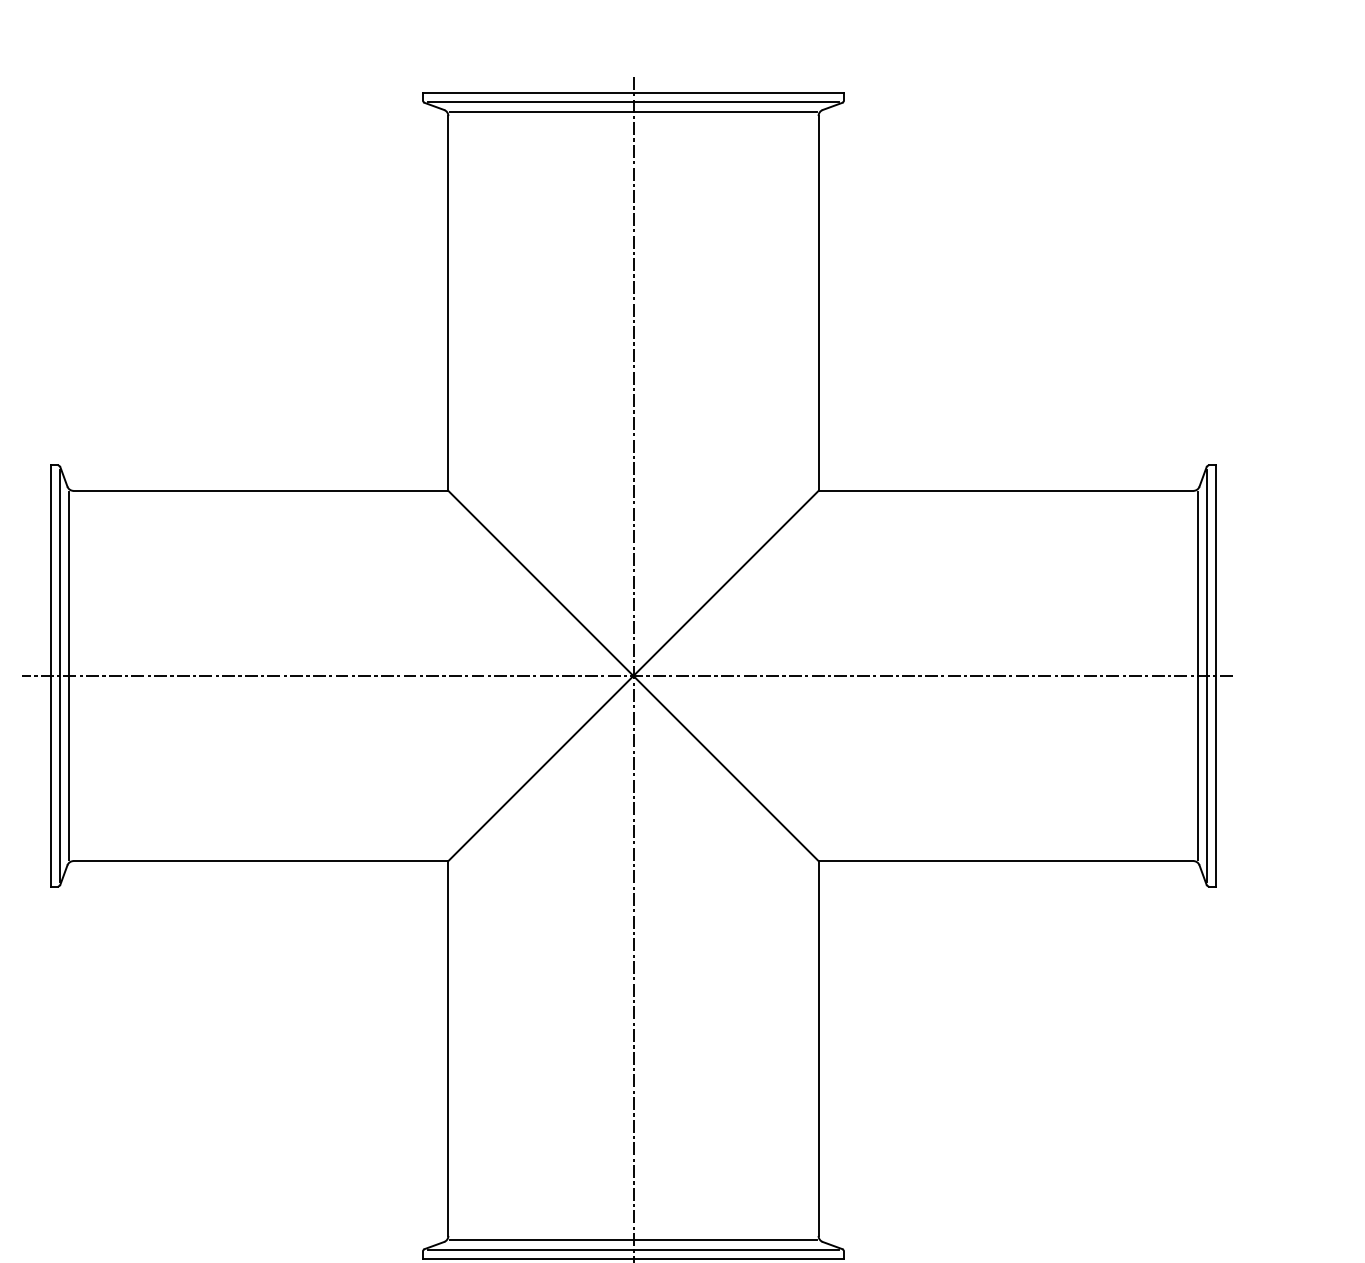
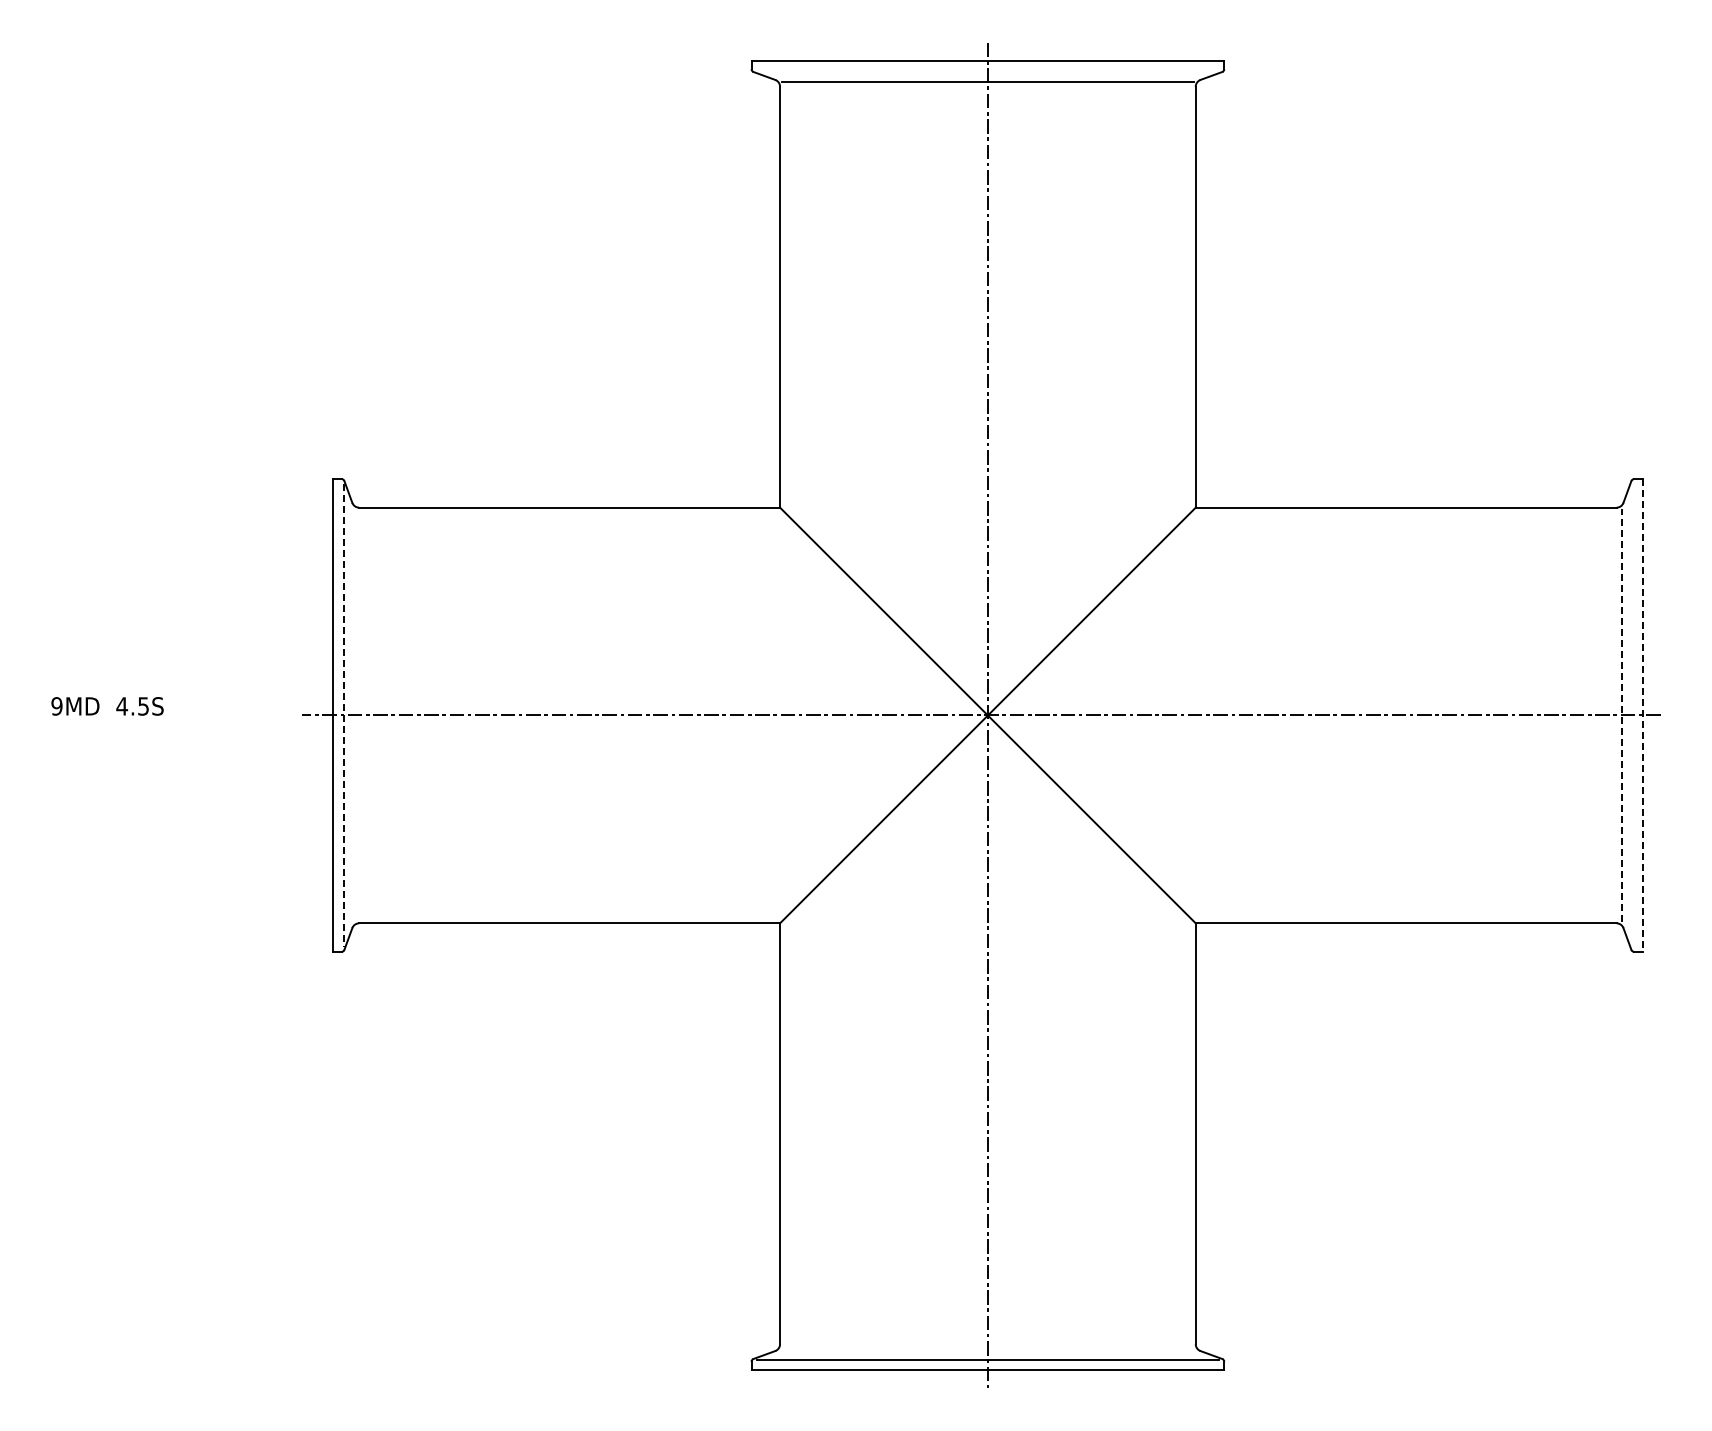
line: (633, 102) -> (987, 71), removed
line: (59, 675) -> (343, 715), solid -> dashed
line: (69, 675) -> (354, 715), removed
line: (1197, 675) -> (1621, 715), solid -> dashed
line: (1207, 675) -> (1632, 715), removed
line: (1216, 675) -> (1642, 715), solid -> dashed
line: (633, 1240) -> (987, 1349), removed

